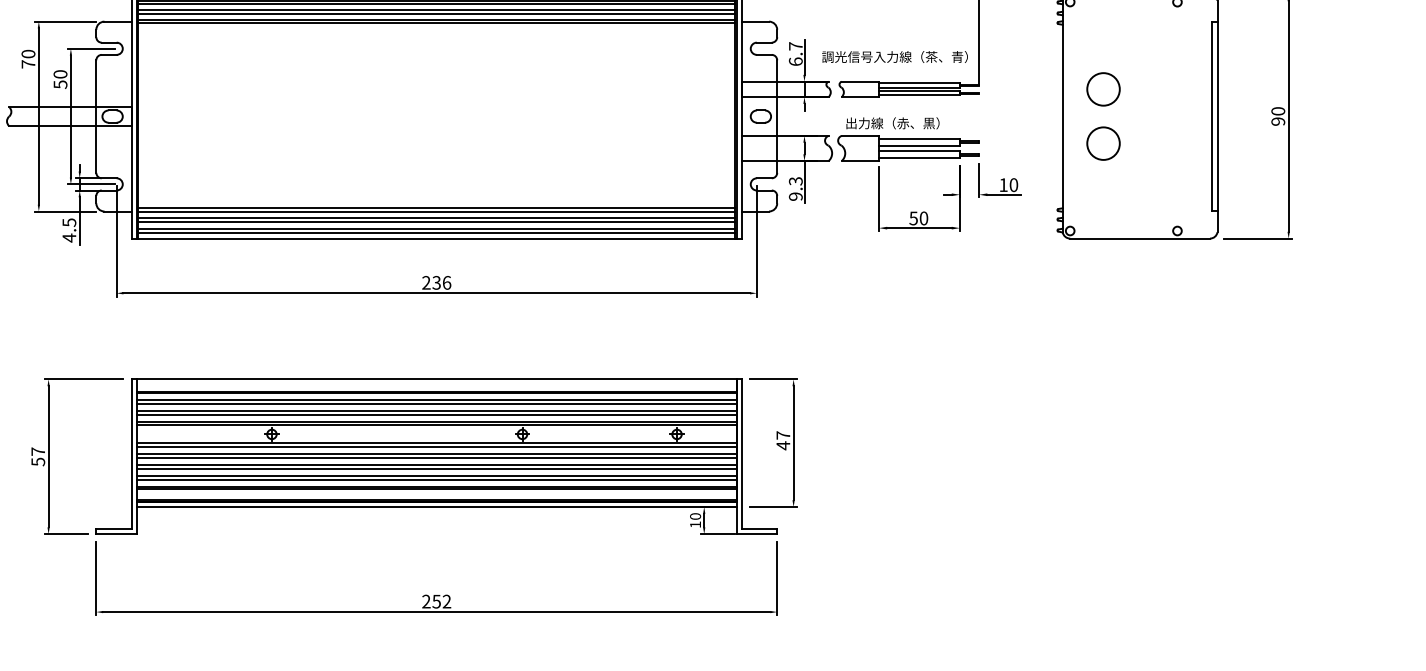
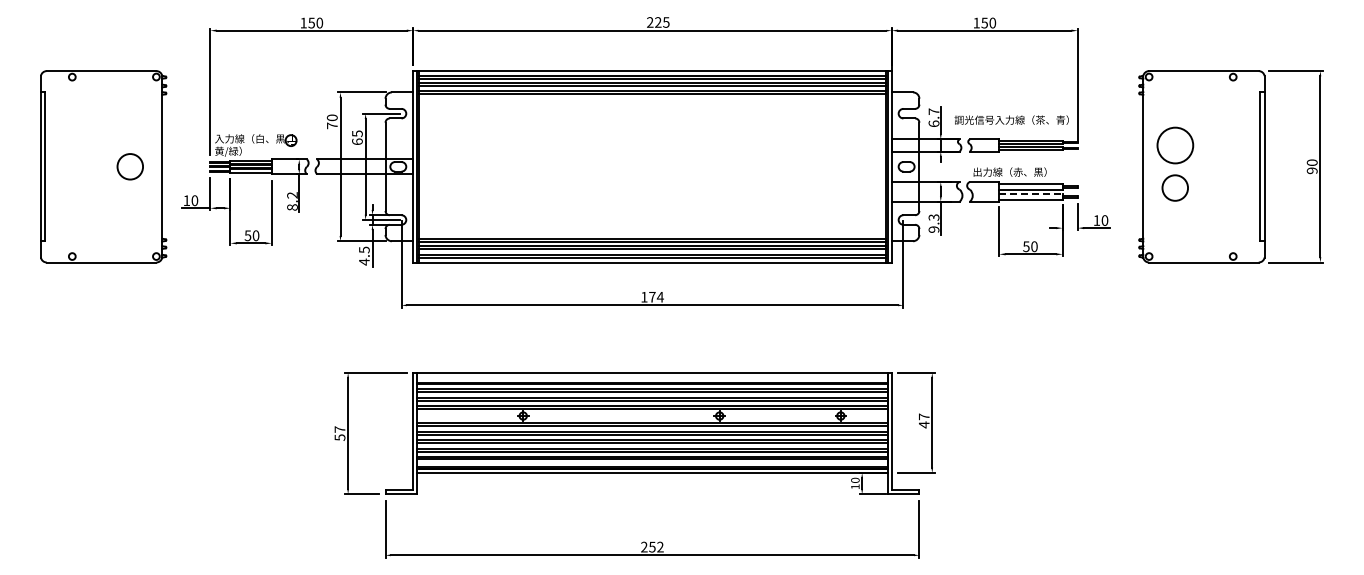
text: (60, 79) -> (357, 137), 50 -> 65
circle: (1102, 89) -> (1174, 145), size x1.4
line: (918, 151) -> (1030, 194), solid -> dashed
text: (436, 281) -> (652, 296), 236 -> 174

